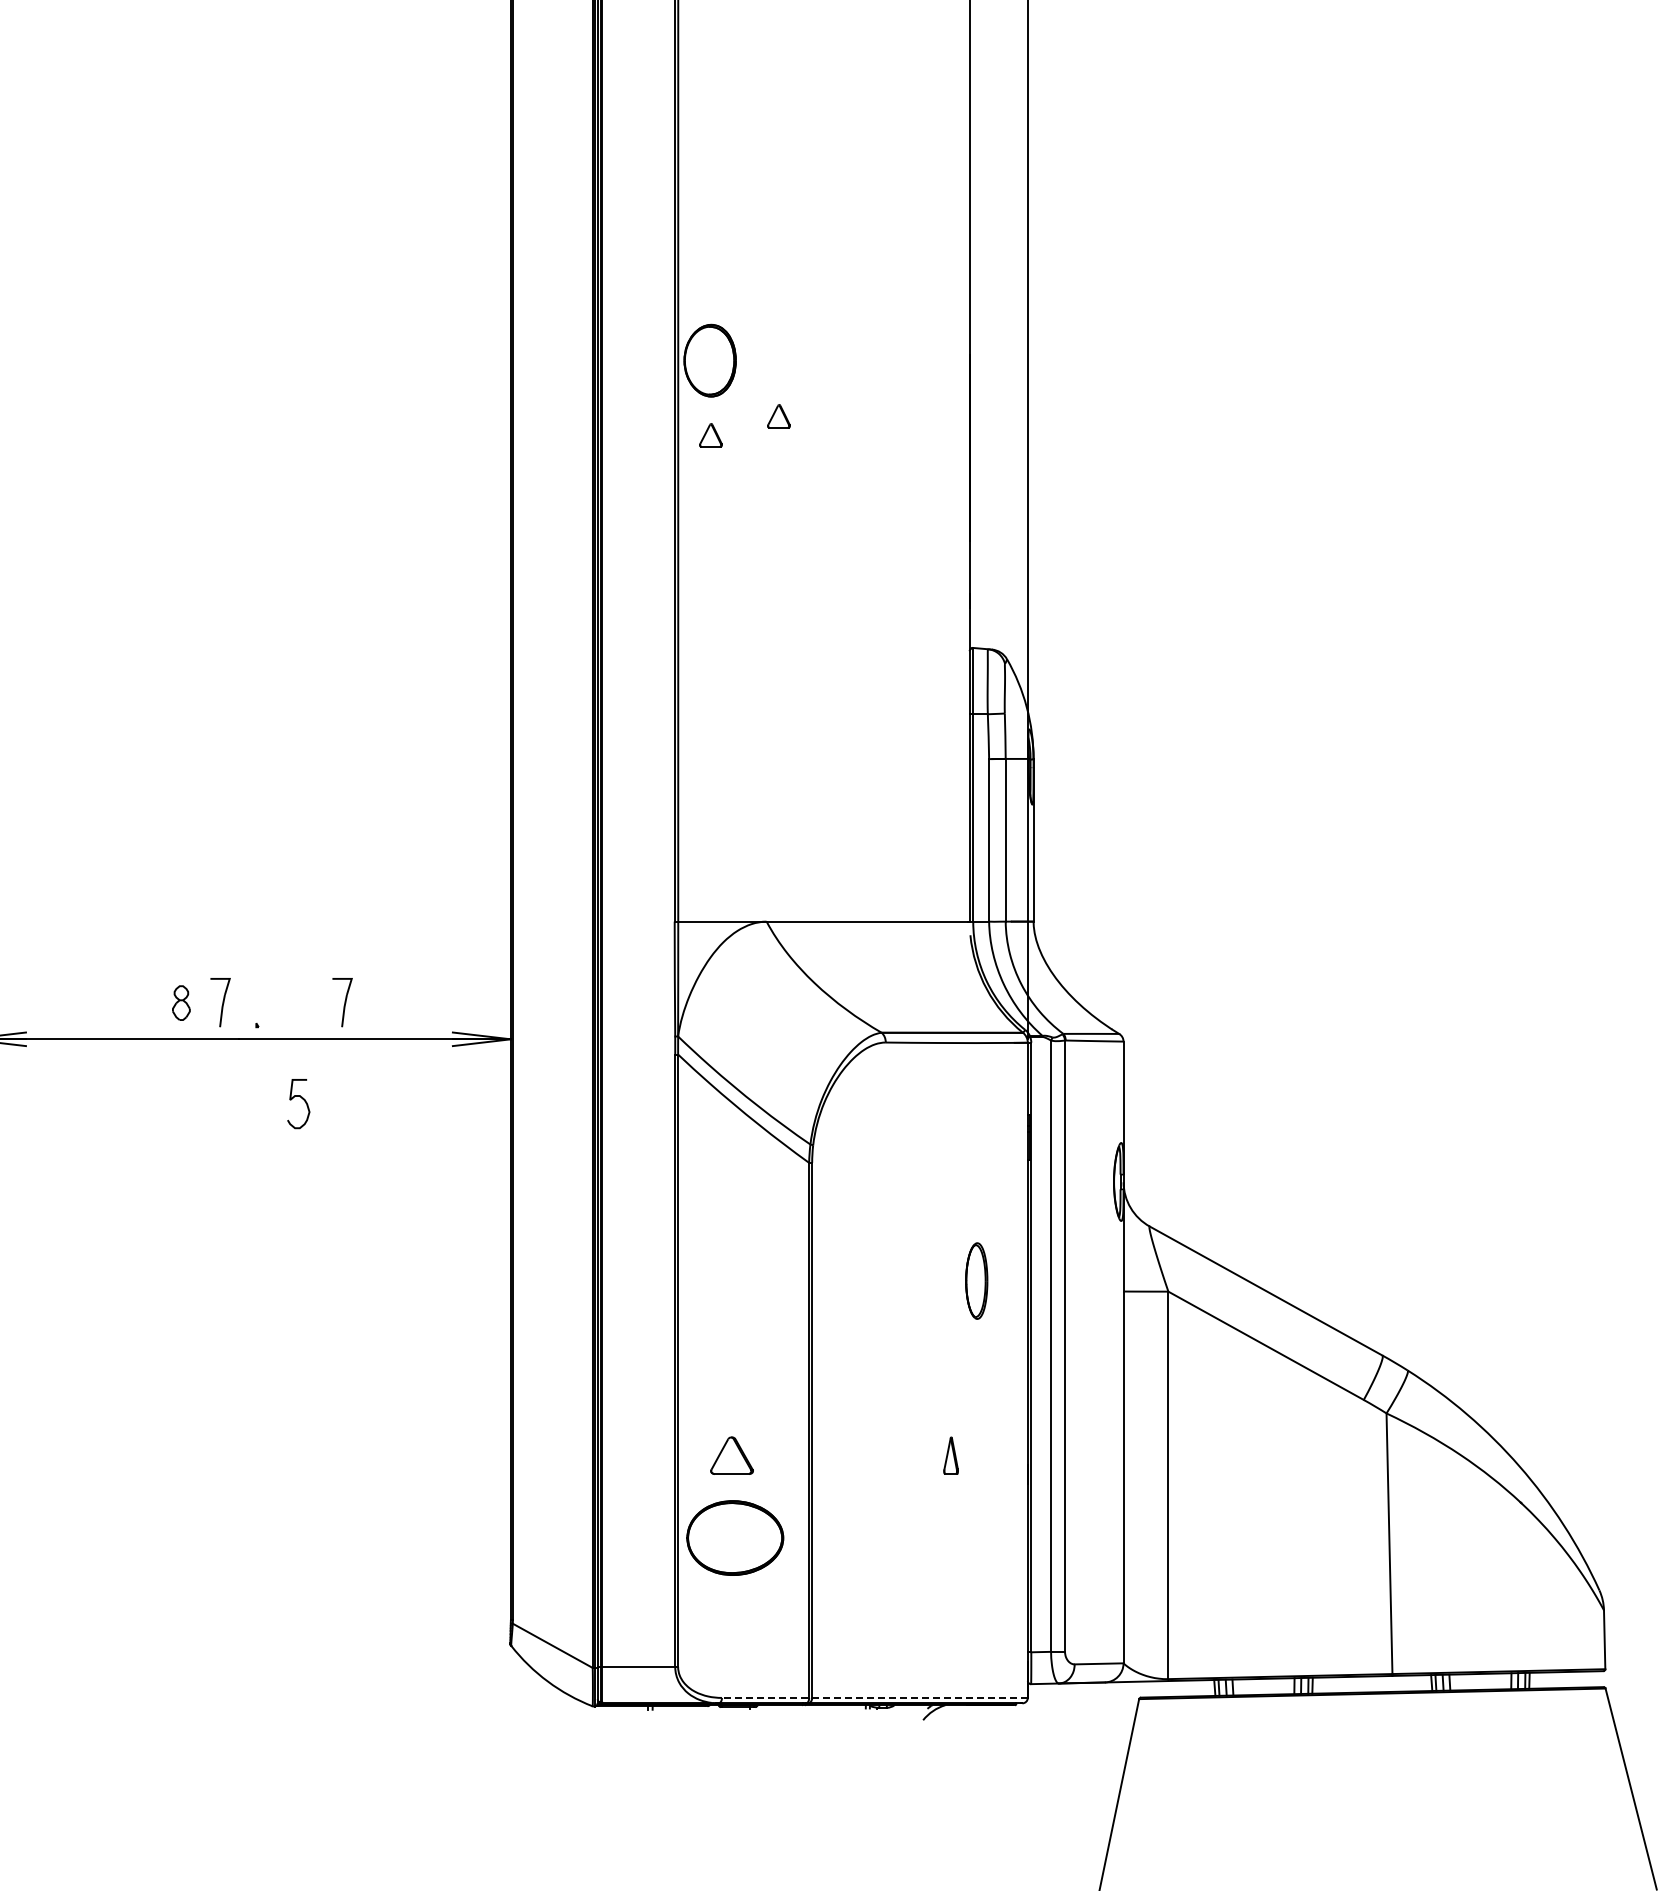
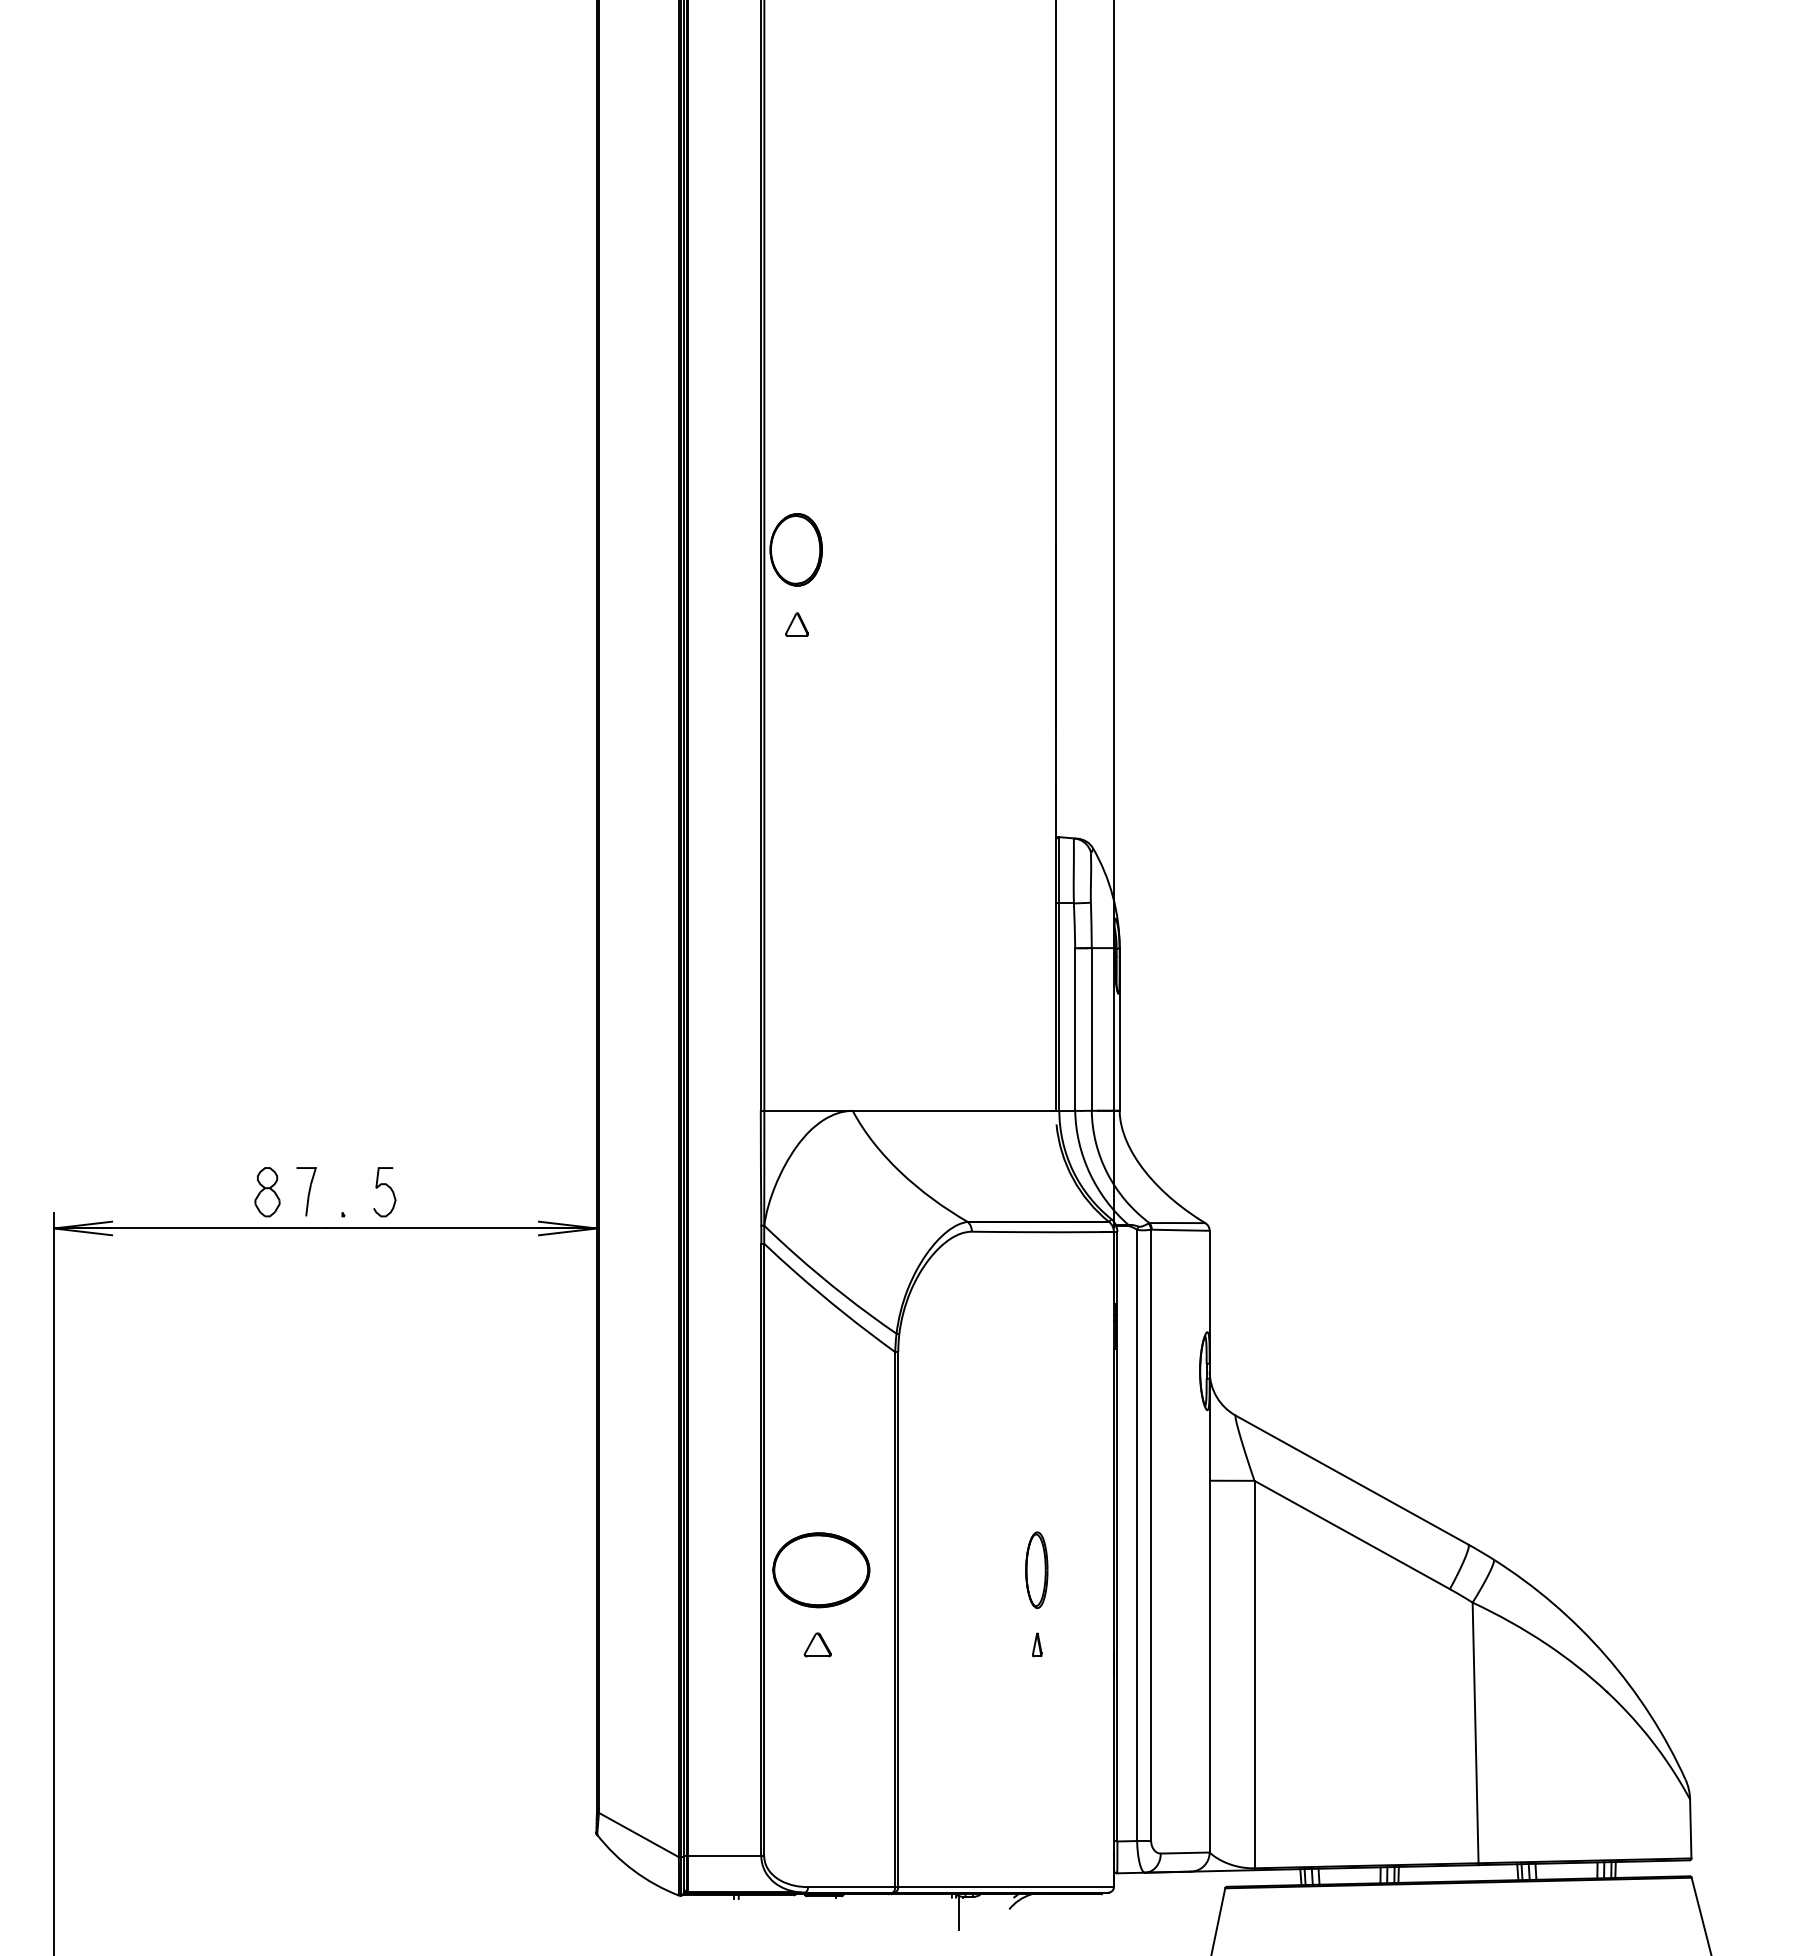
part: (778, 416) -> (864, 605), removed
part: (342, 1002) -> (428, 1191), removed
part: (181, 1003) -> (267, 1192), size x1.43
curve: (302, 1099) -> (388, 1187), moved
part: (976, 1280) -> (1036, 1569), moved
part: (731, 1455) -> (817, 1644), size x0.62
part: (951, 1455) -> (1037, 1644), size x0.62
part: (735, 1538) -> (821, 1570), moved
line: (875, 1698) -> (961, 1887), dashed -> solid
line: (872, 1723) -> (958, 1912), added

